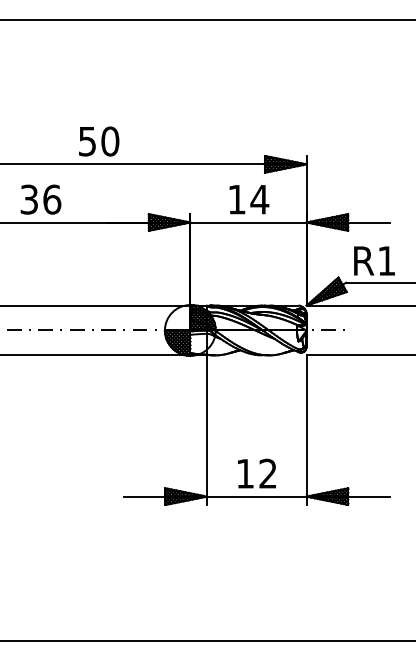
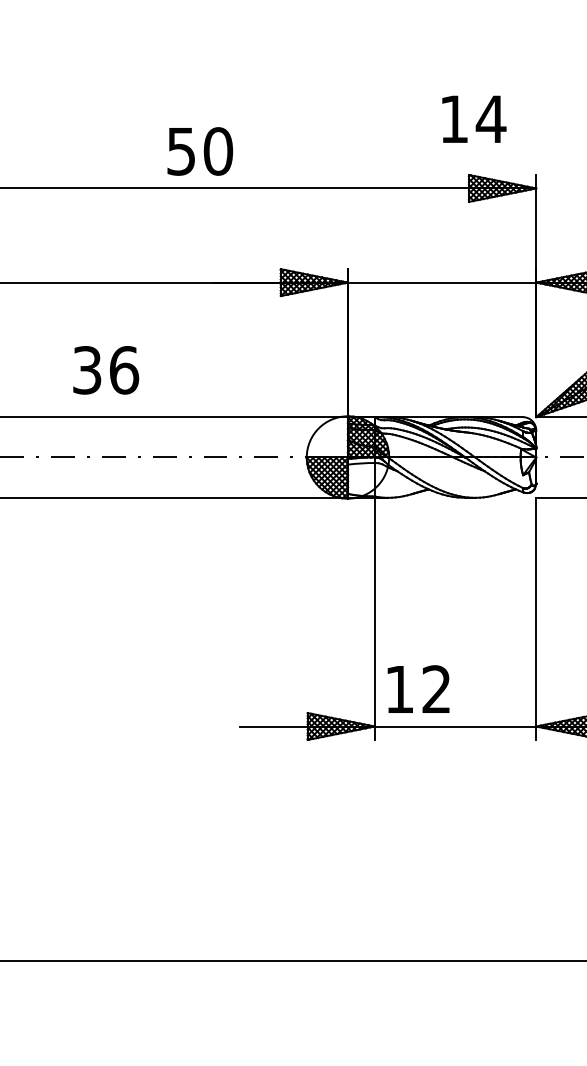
text: (40, 199) -> (105, 370), moved
text: (249, 199) -> (474, 119), moved
text: (256, 473) -> (417, 689), moved

